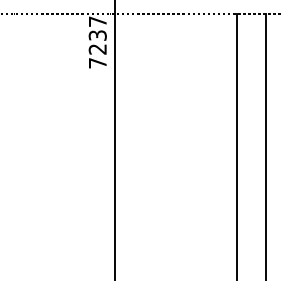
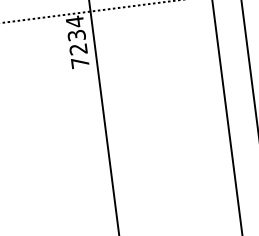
text: (97, 21) -> (74, 21), 7237 -> 7234

